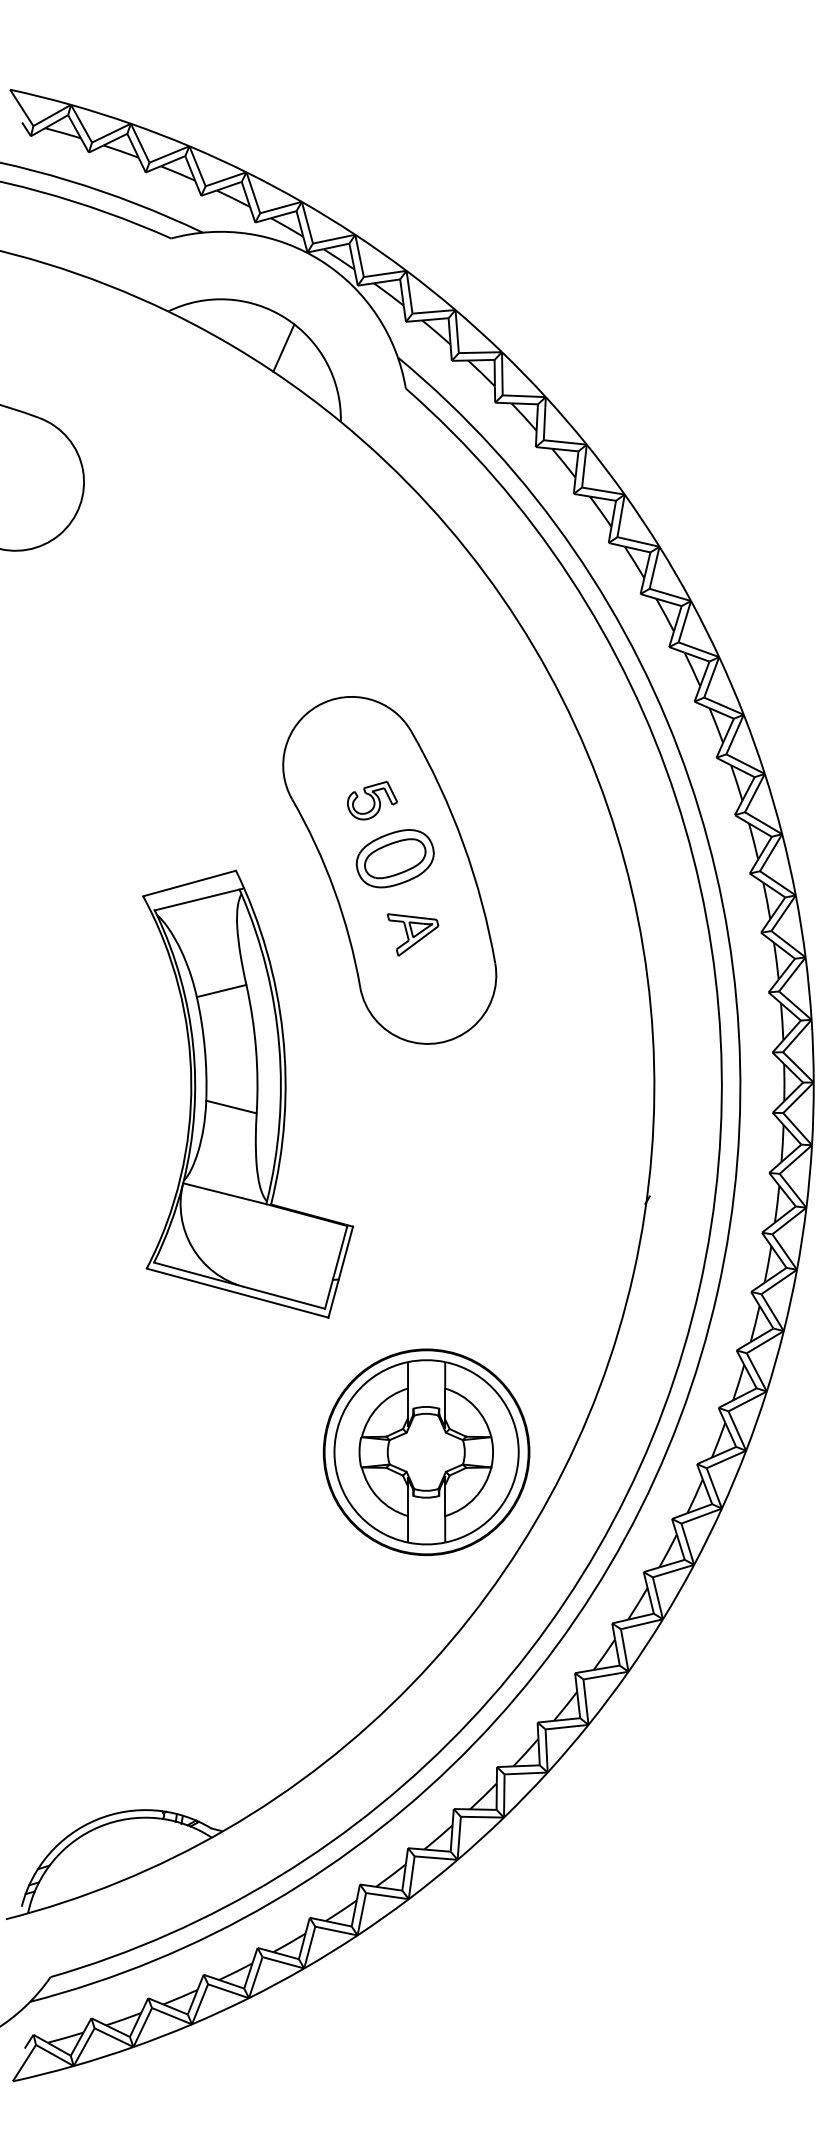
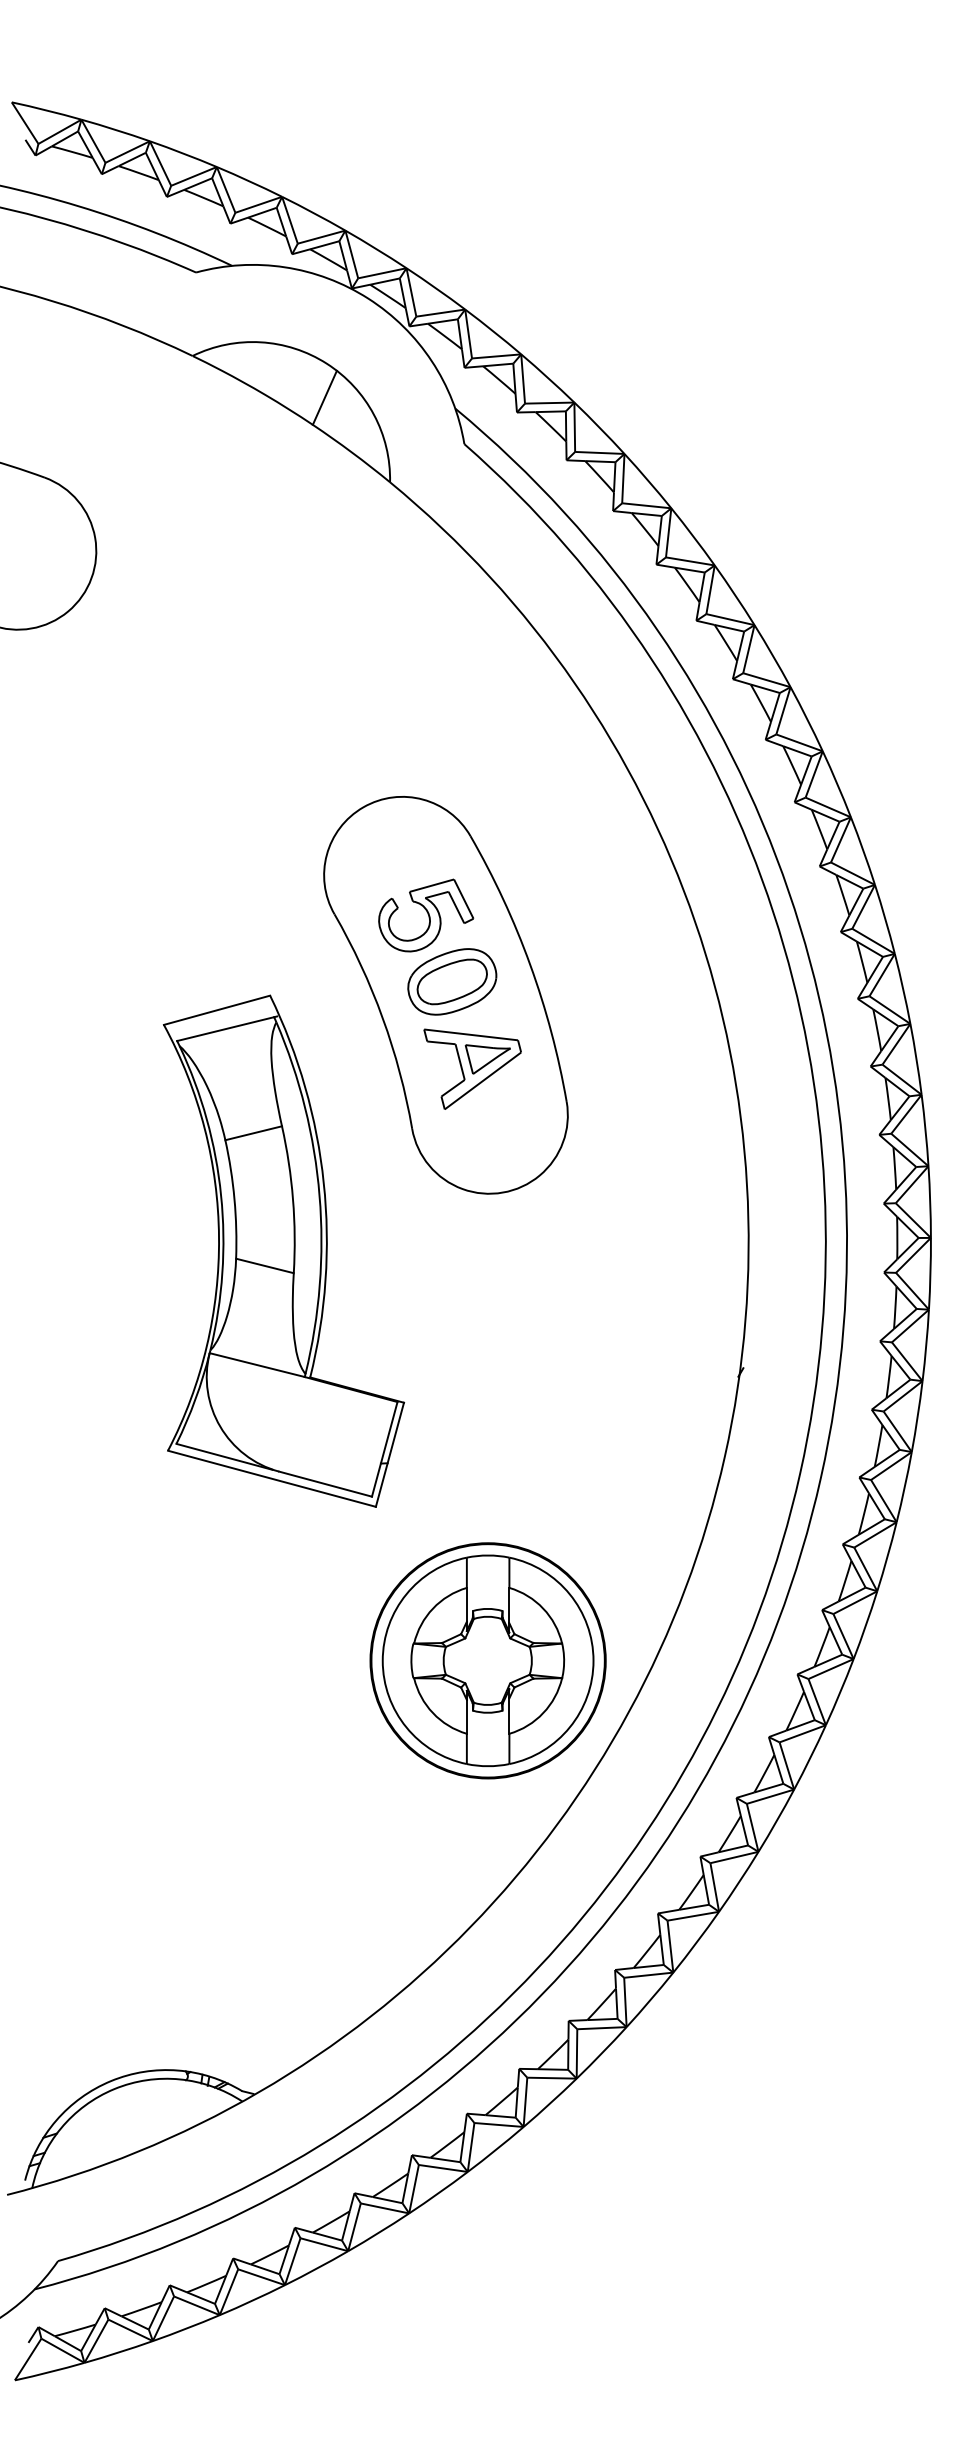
part: (372, 800) -> (426, 915), size x1.67
part: (412, 934) -> (472, 1068), size x1.67

